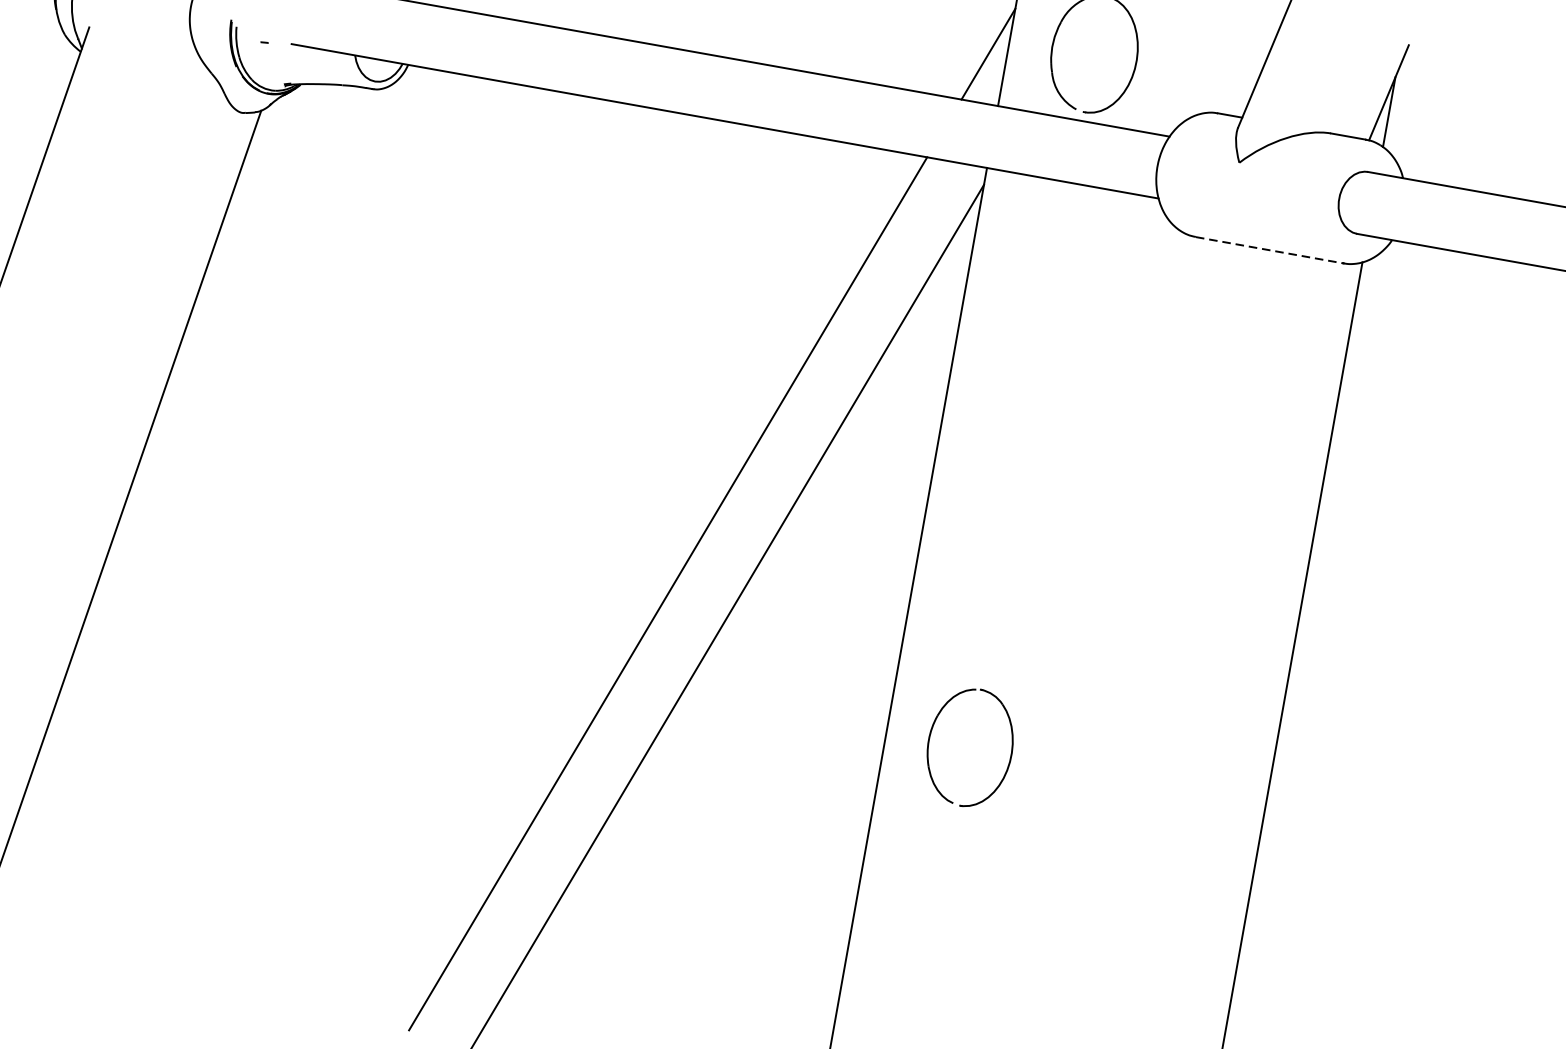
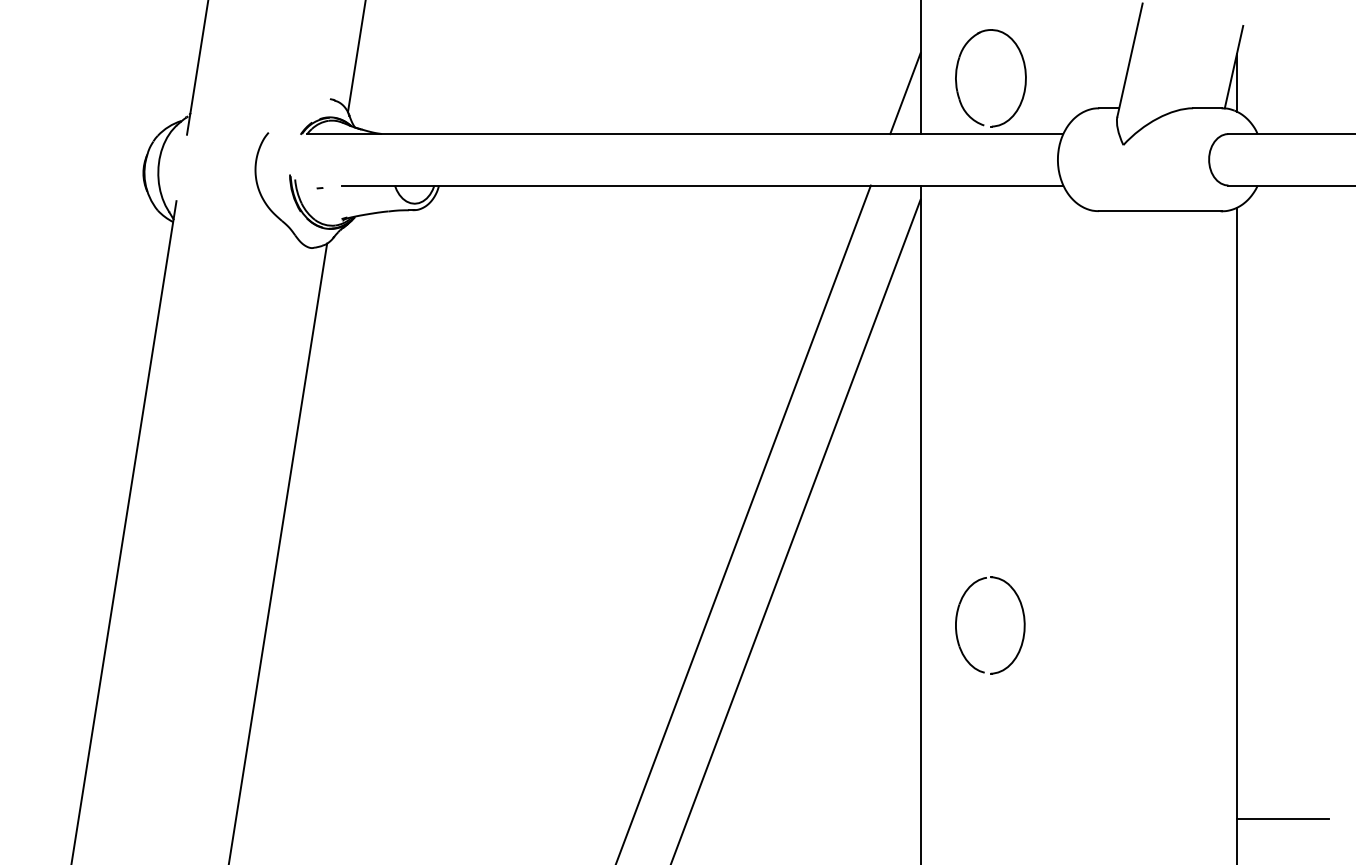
line: (1269, 250) -> (1160, 211), dashed -> solid
part: (1010, 754) -> (1023, 625), moved
line: (1286, 1006) -> (1282, 818), added

